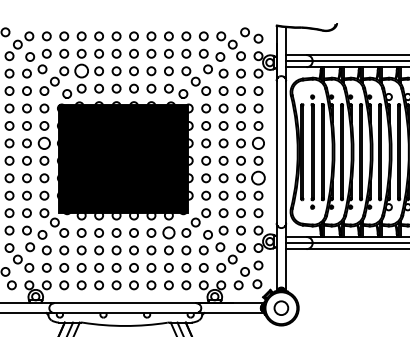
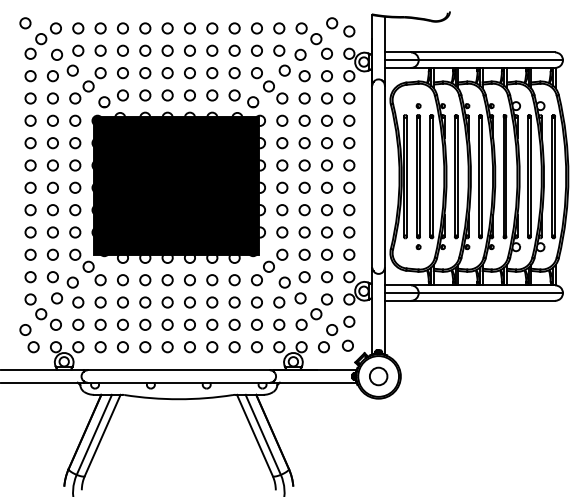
circle: (81, 71) -> (122, 73), size x0.62
circle: (44, 143) -> (75, 165), size x0.71
circle: (258, 143) -> (349, 165), size x0.71
circle: (258, 178) -> (349, 210), size x0.62
circle: (168, 233) -> (234, 280), size x0.71

